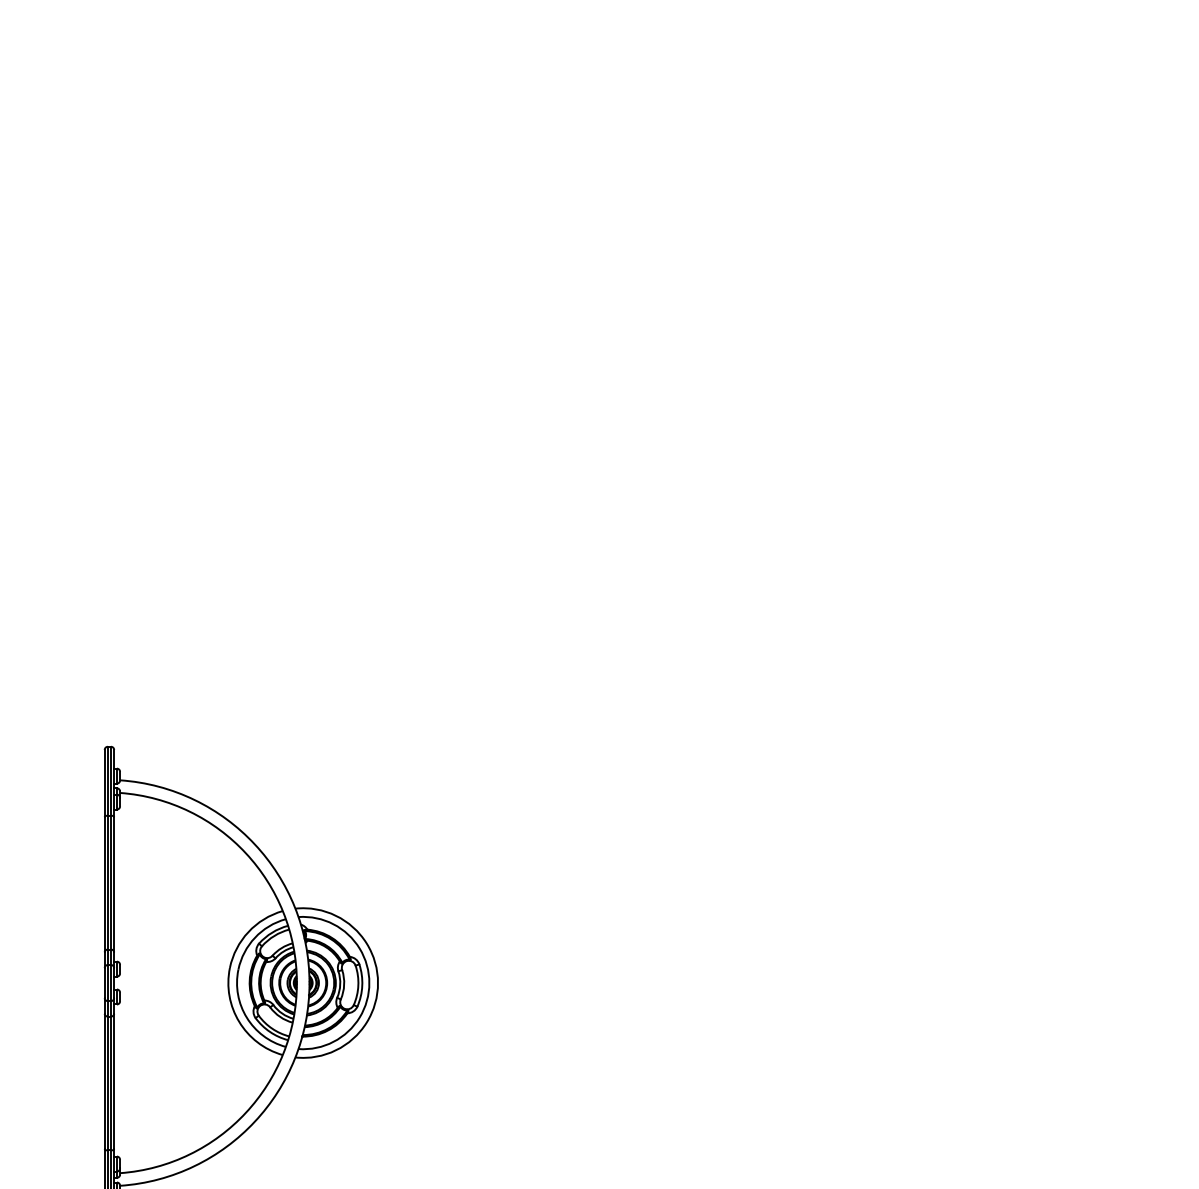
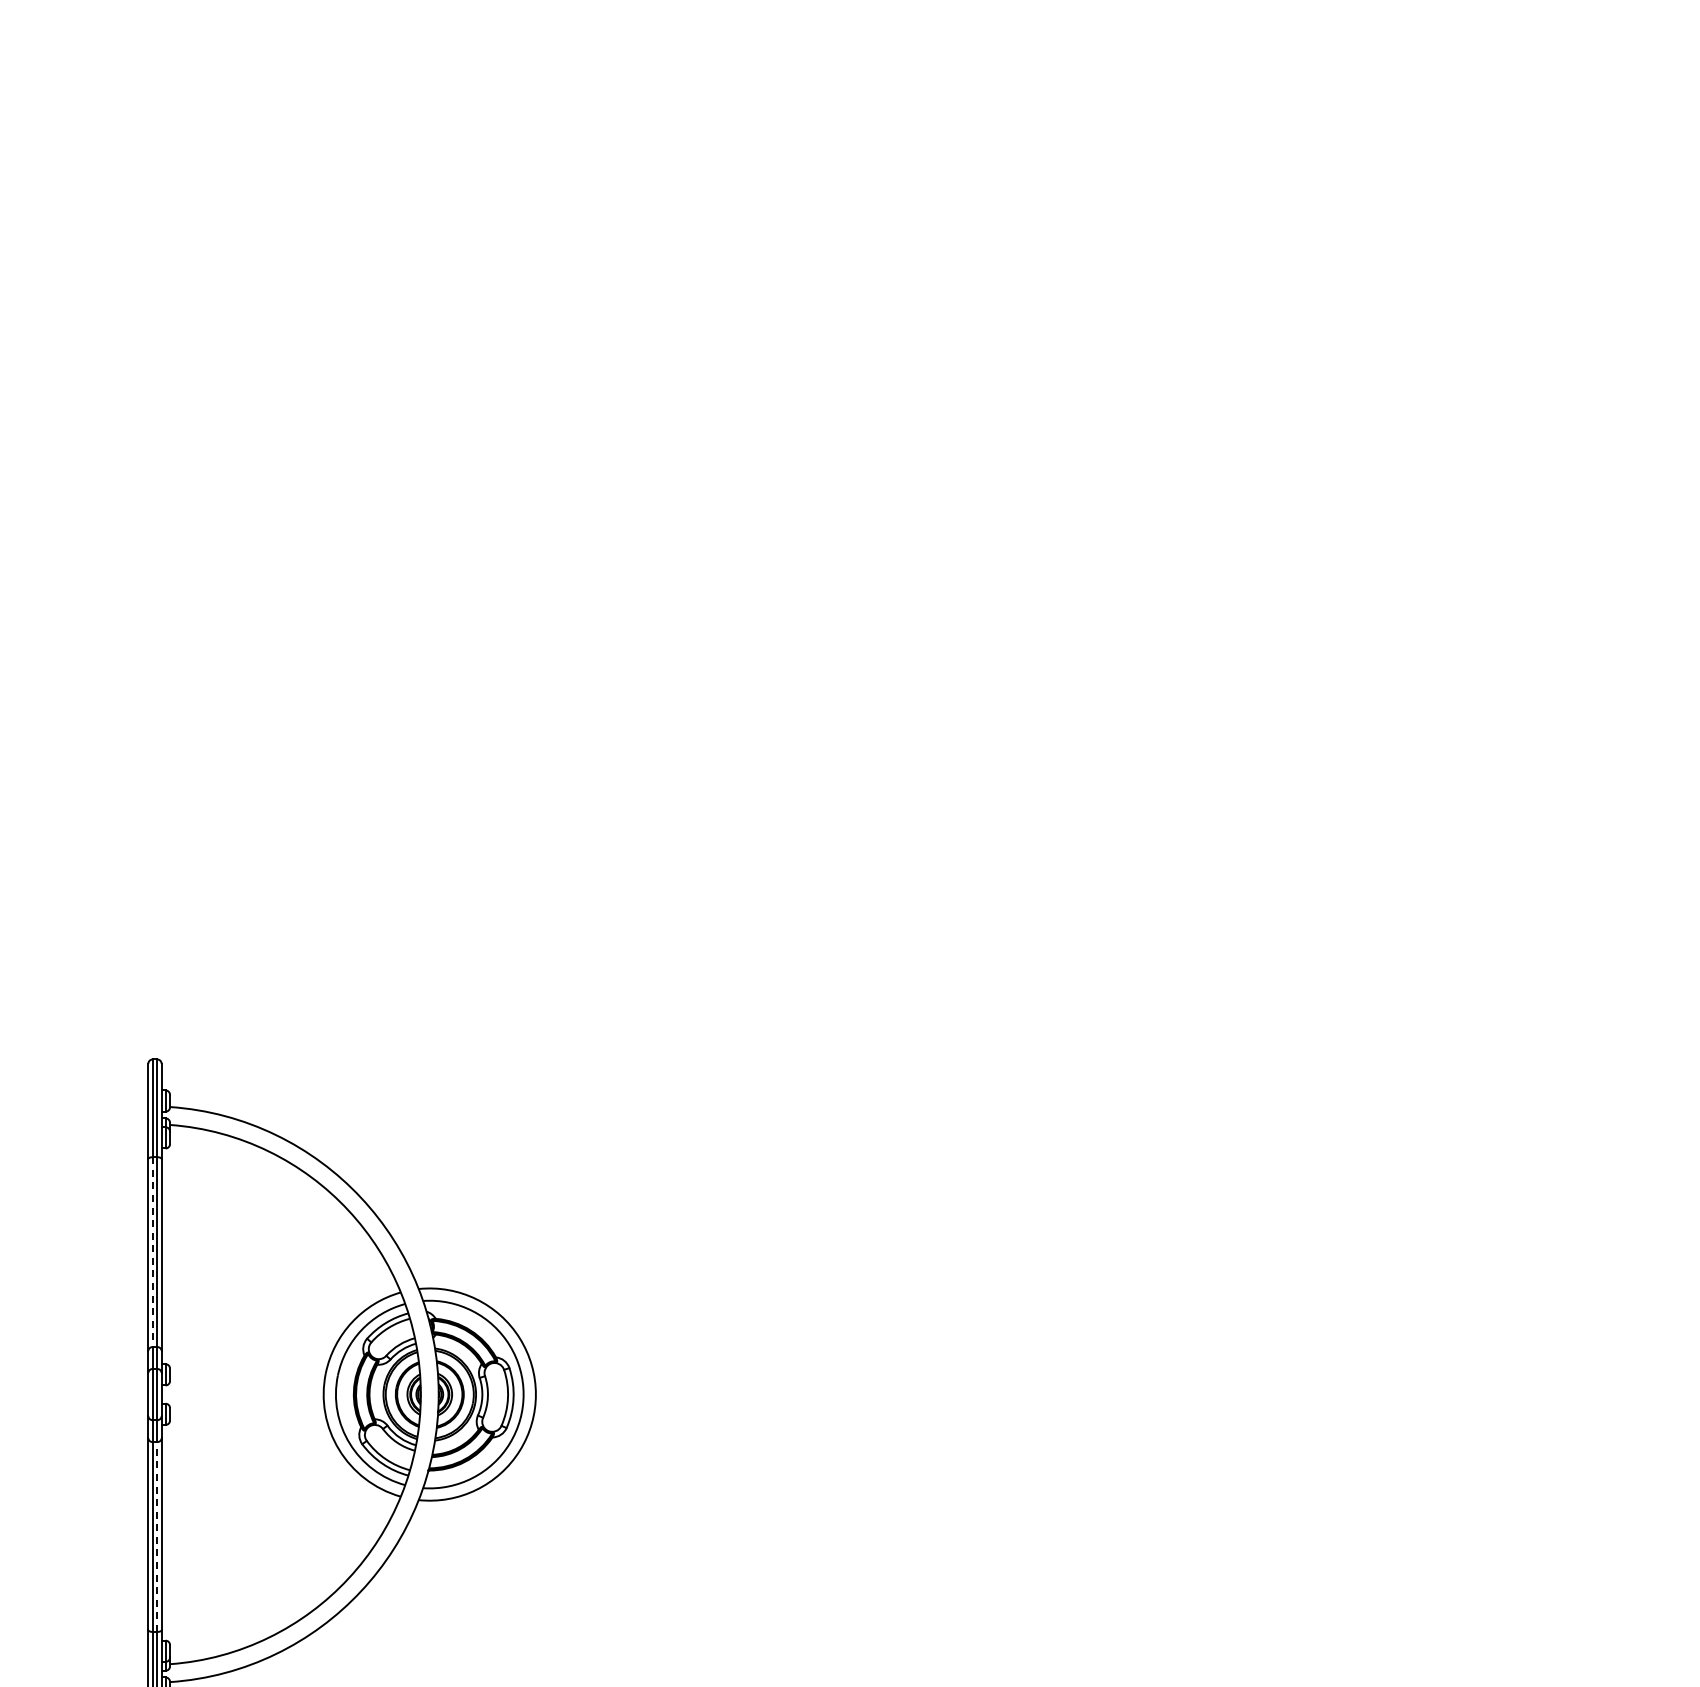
line: (107, 882) -> (152, 1252), solid -> dashed
line: (111, 1083) -> (157, 1537), solid -> dashed

